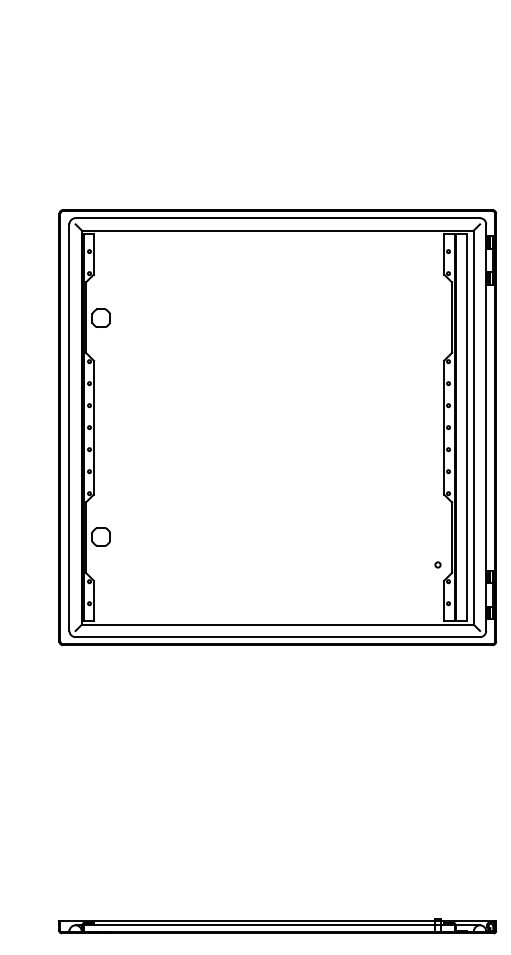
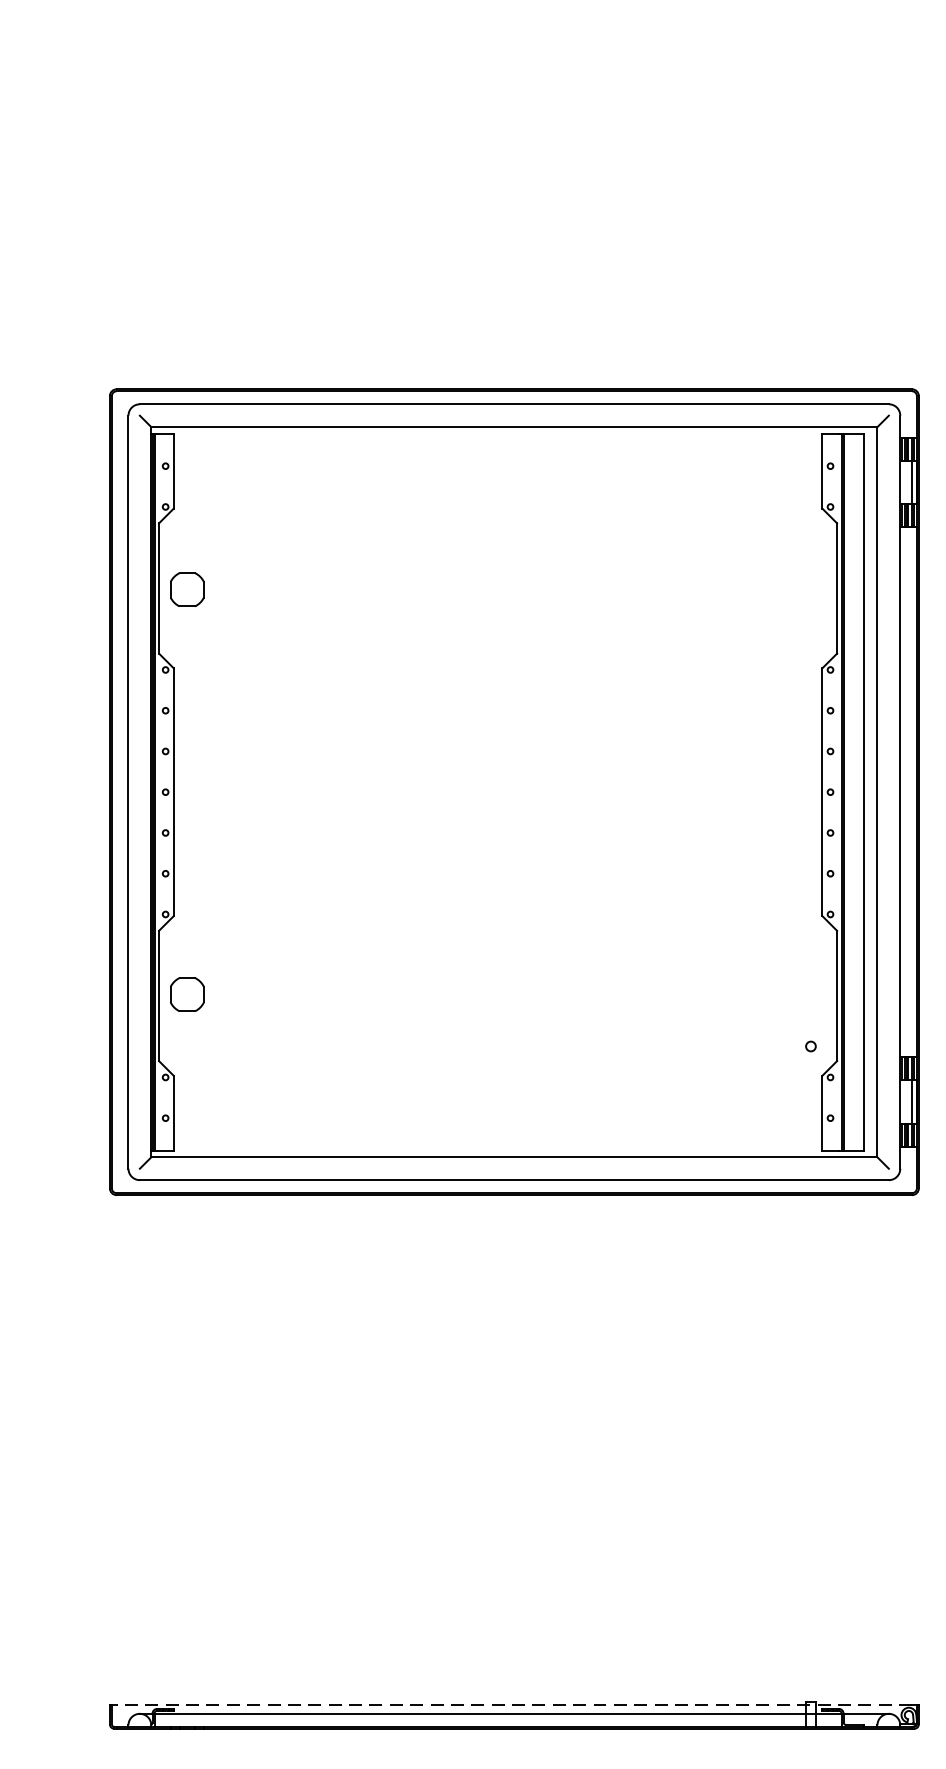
line: (277, 920) -> (513, 1704), solid -> dashed

